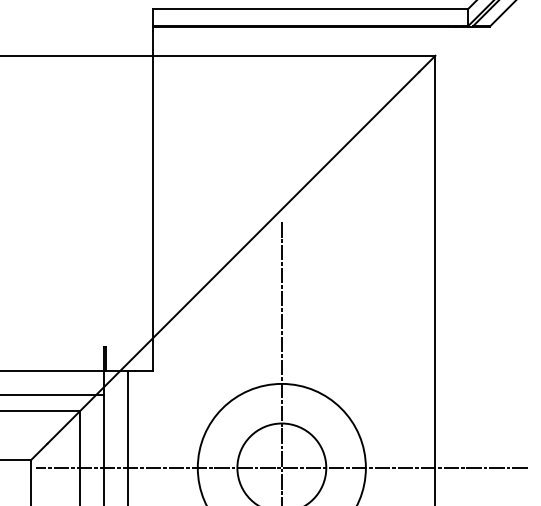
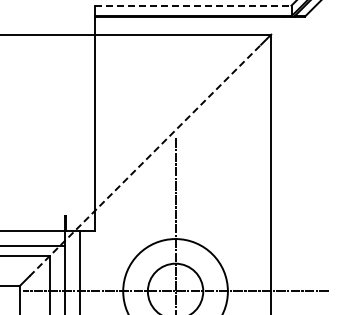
line: (310, 8) -> (193, 5), solid -> dashed
line: (233, 257) -> (145, 160), solid -> dashed

